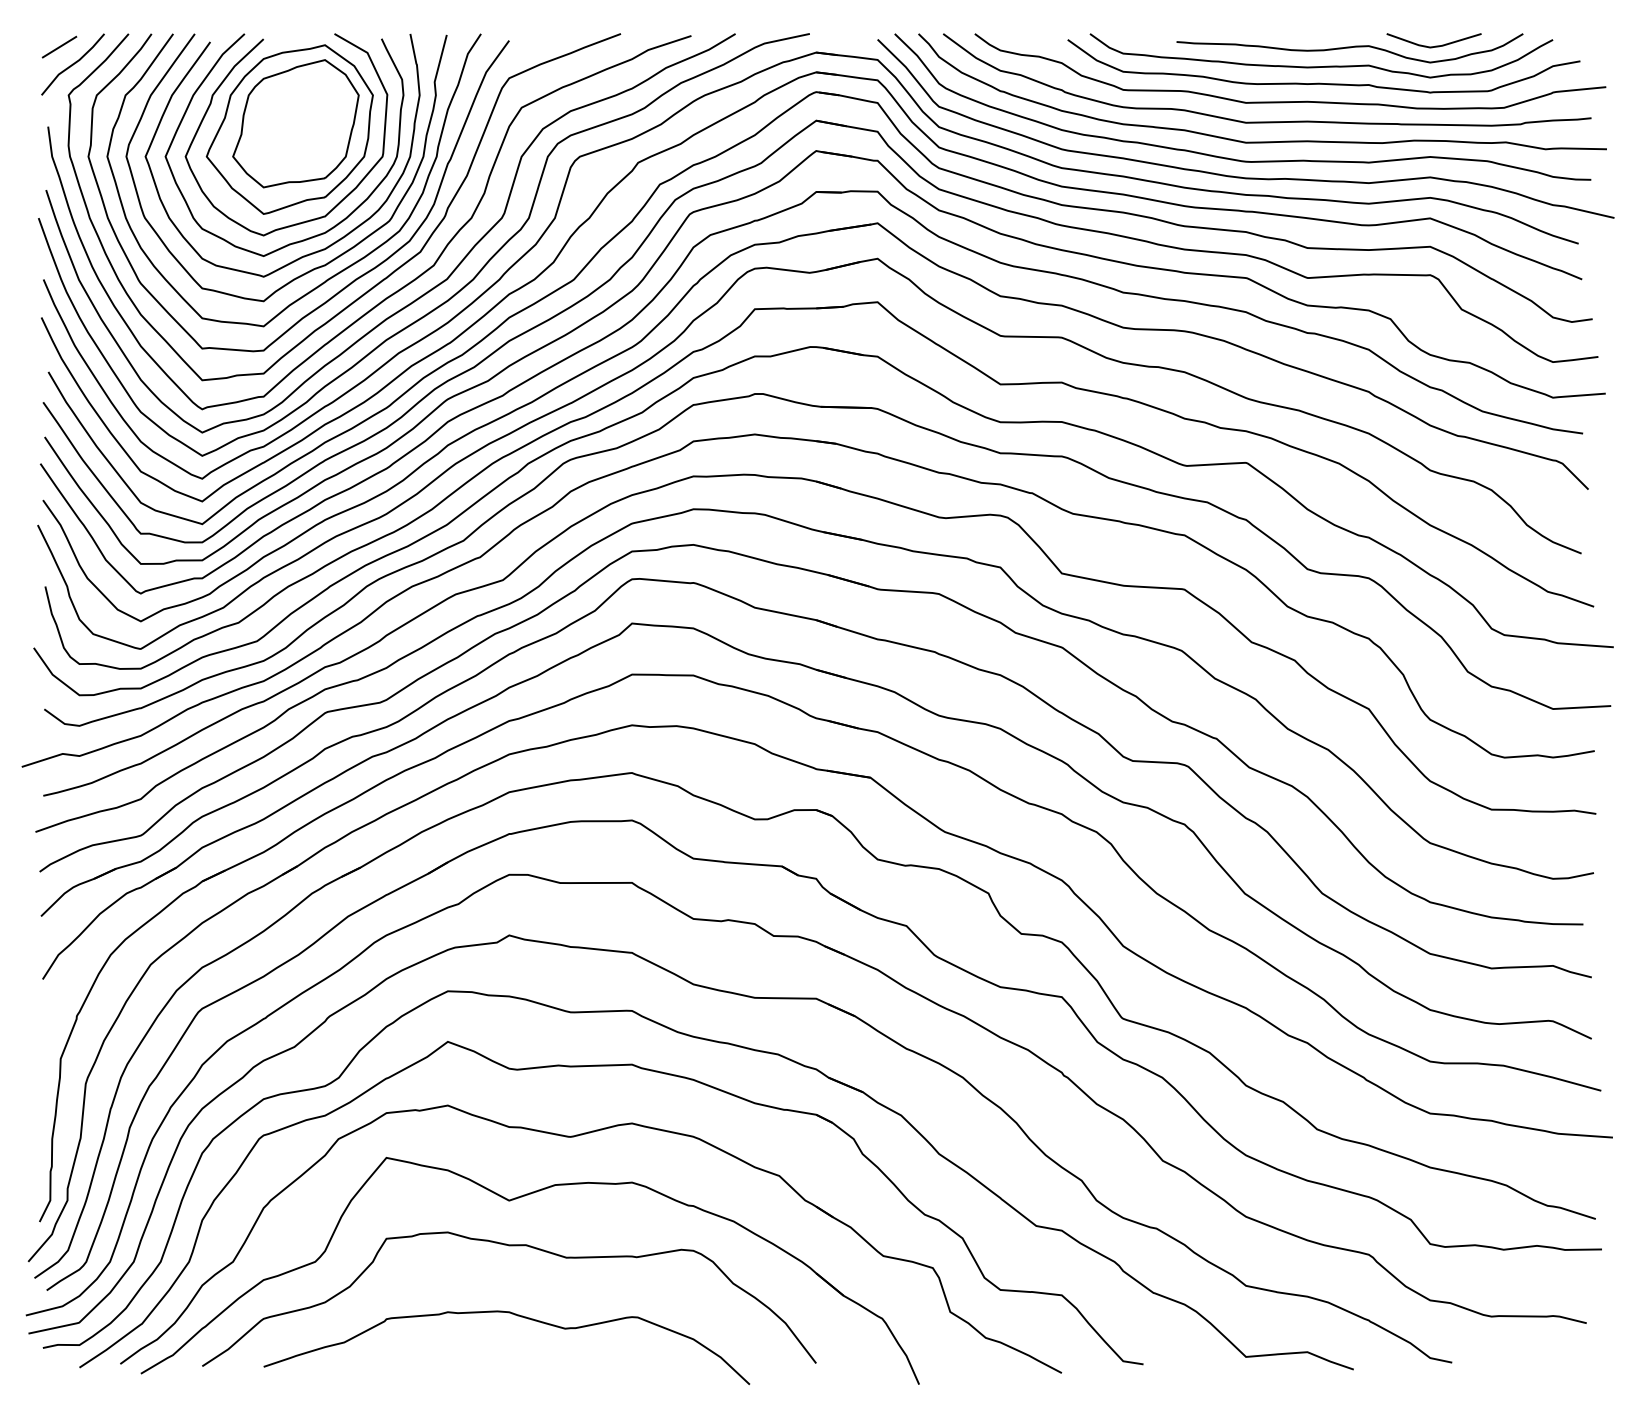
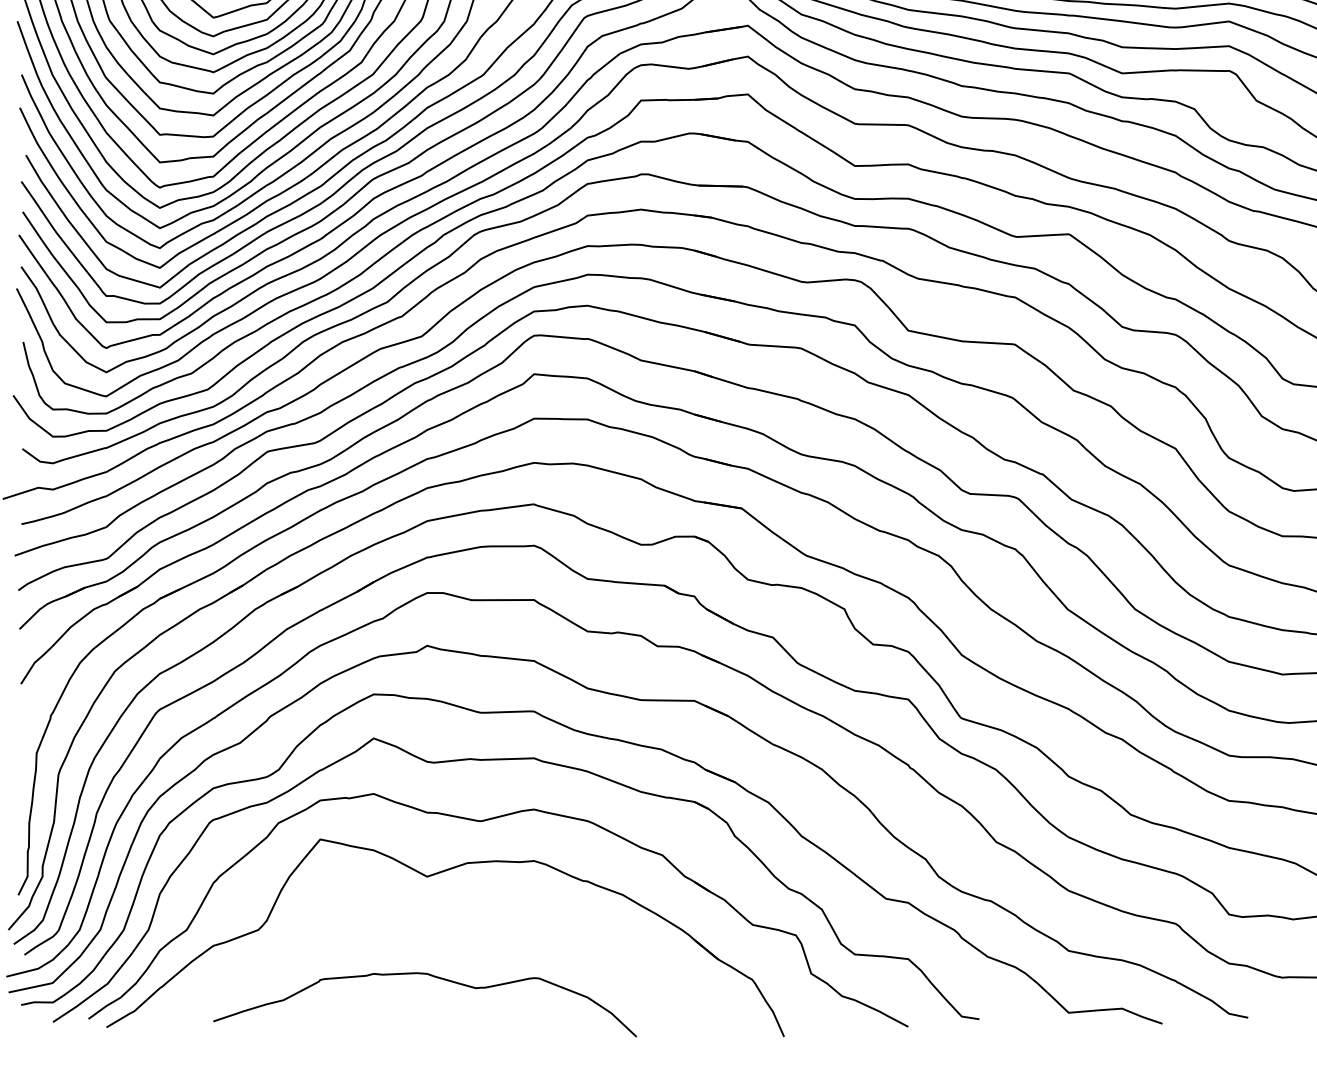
curve: (509, 1246) -> (427, 916), removed

